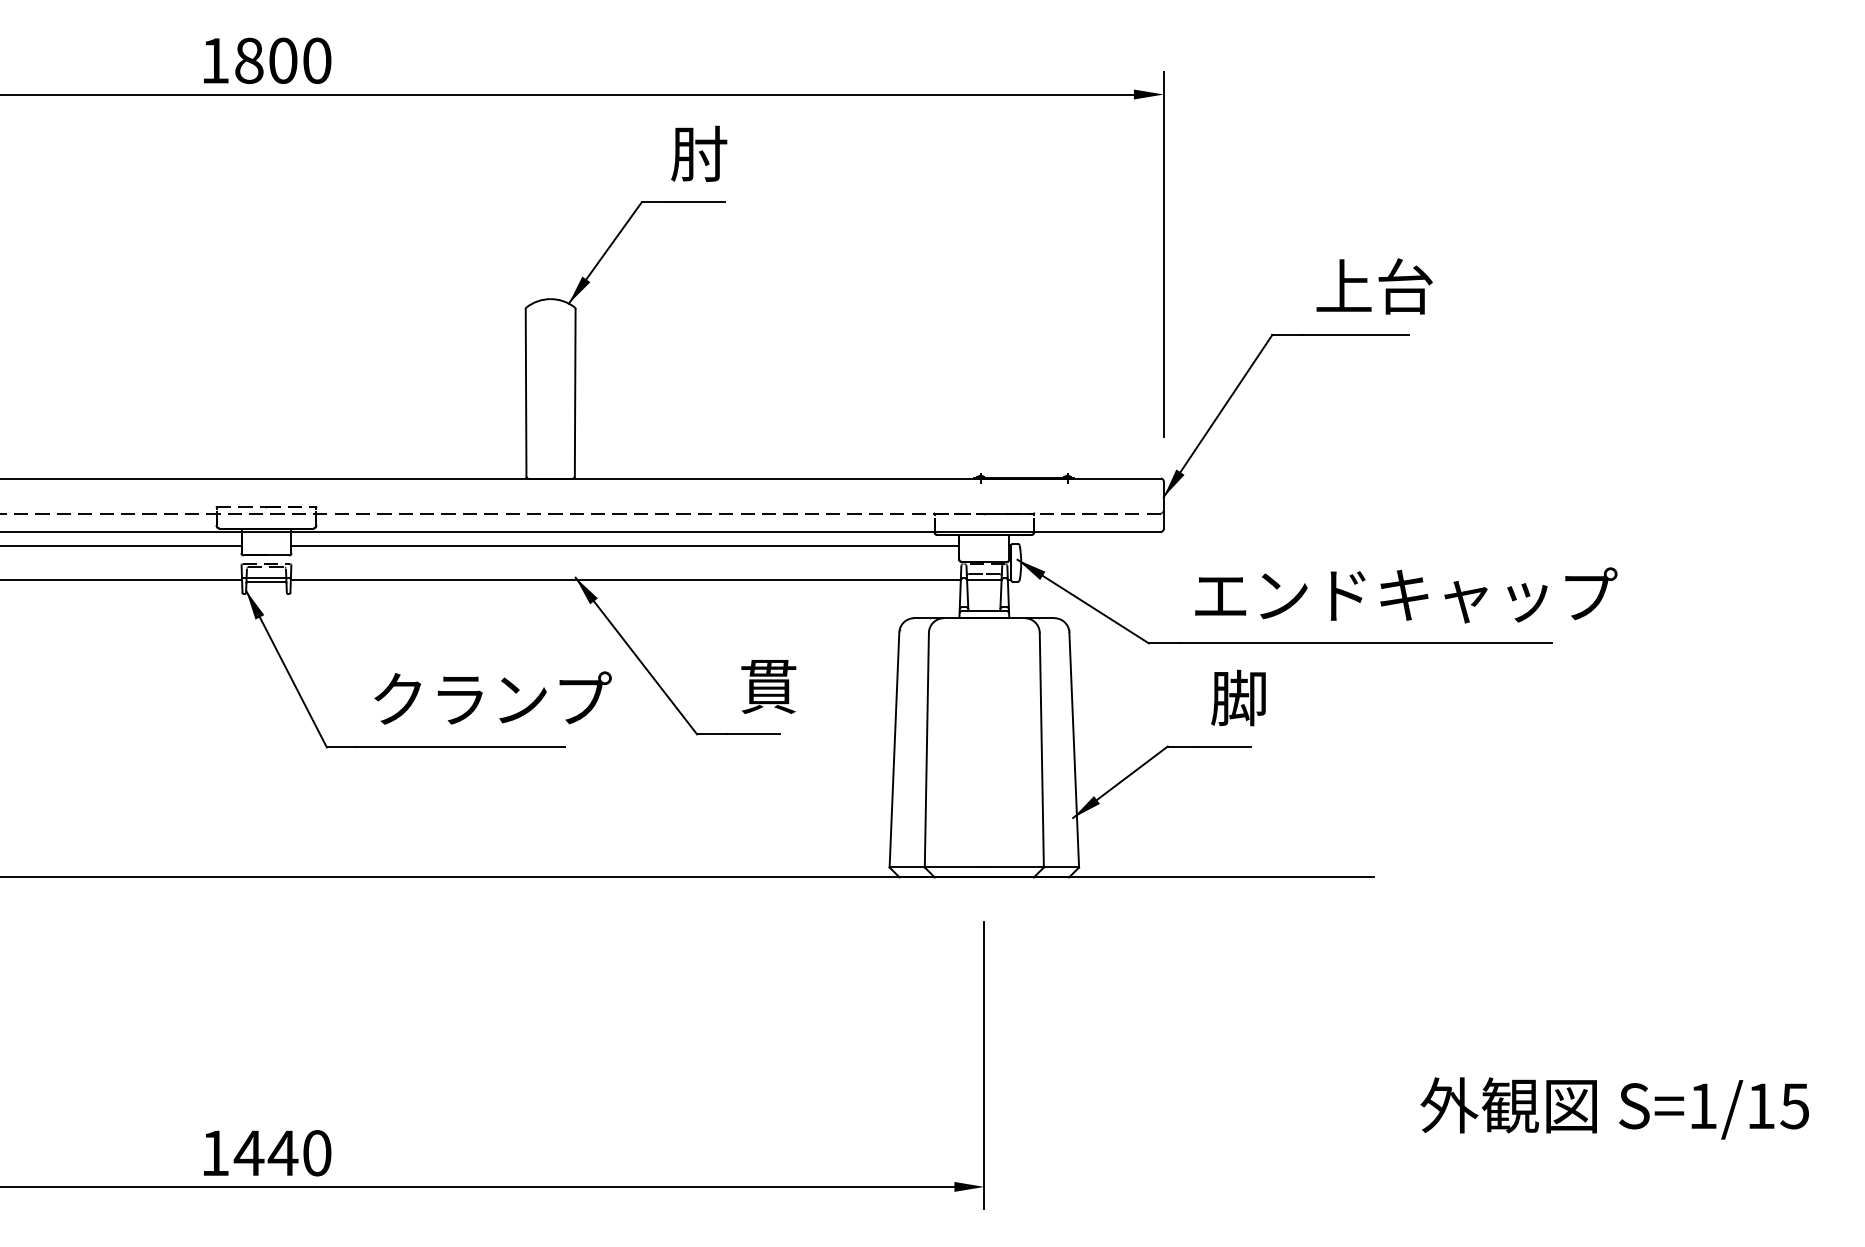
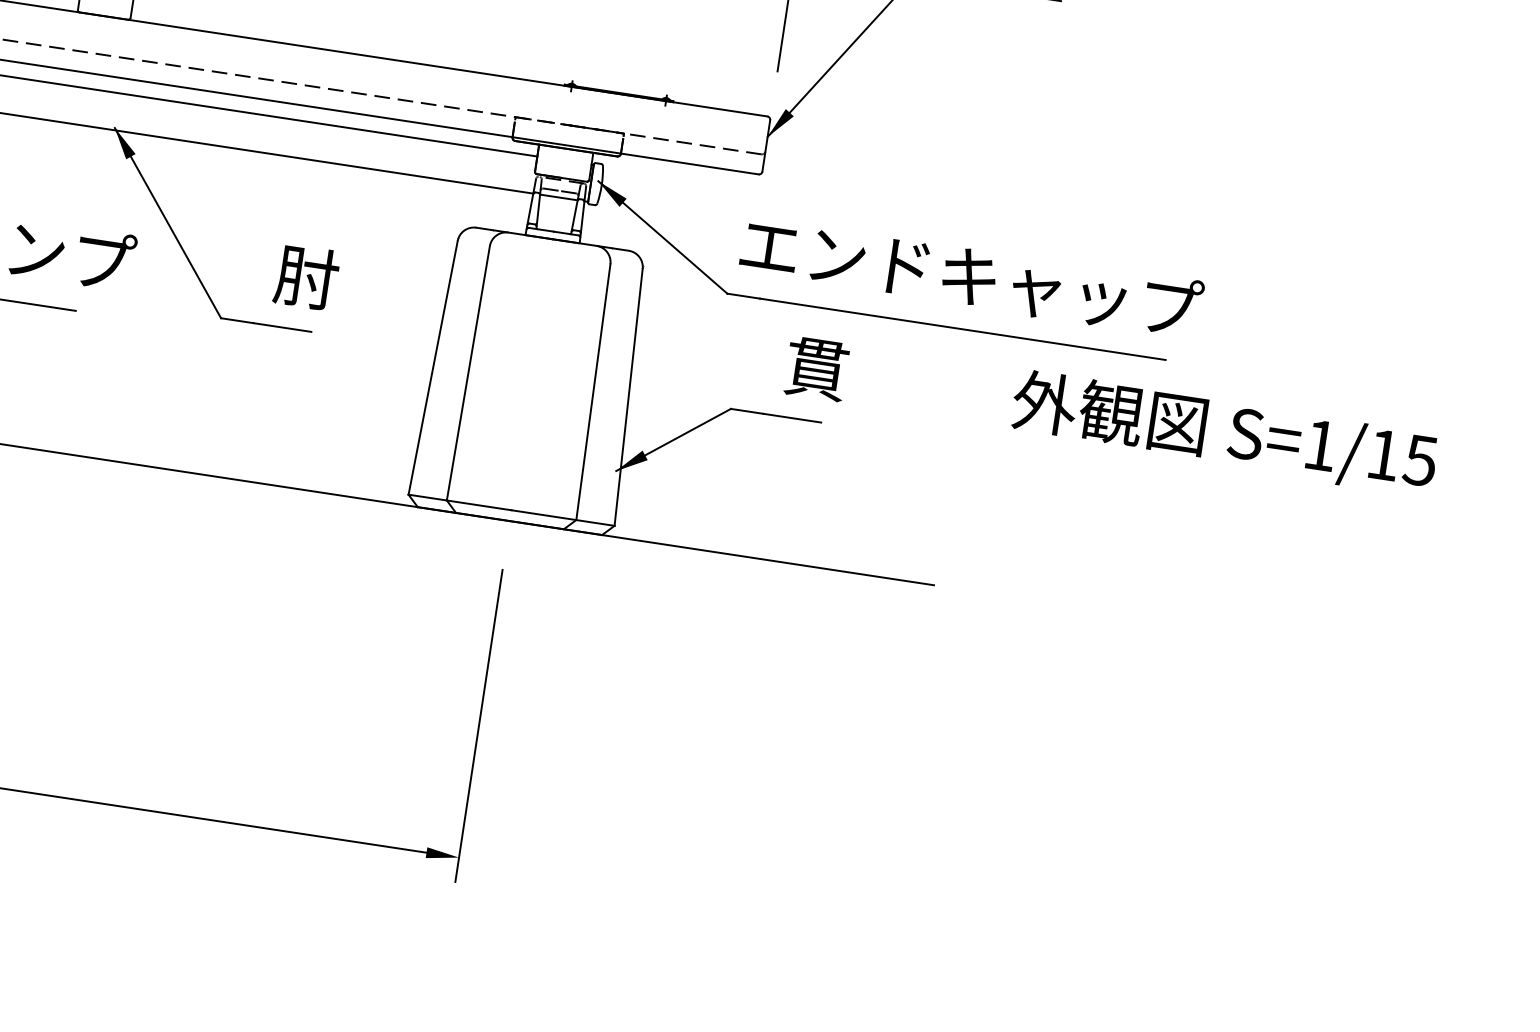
text: (1406, 595) -> (971, 277), moved
text: (768, 685) -> (306, 276), 貫 -> 肘
text: (1238, 697) -> (815, 367), 脚 -> 貫
text: (1614, 1108) -> (1224, 433), moved

